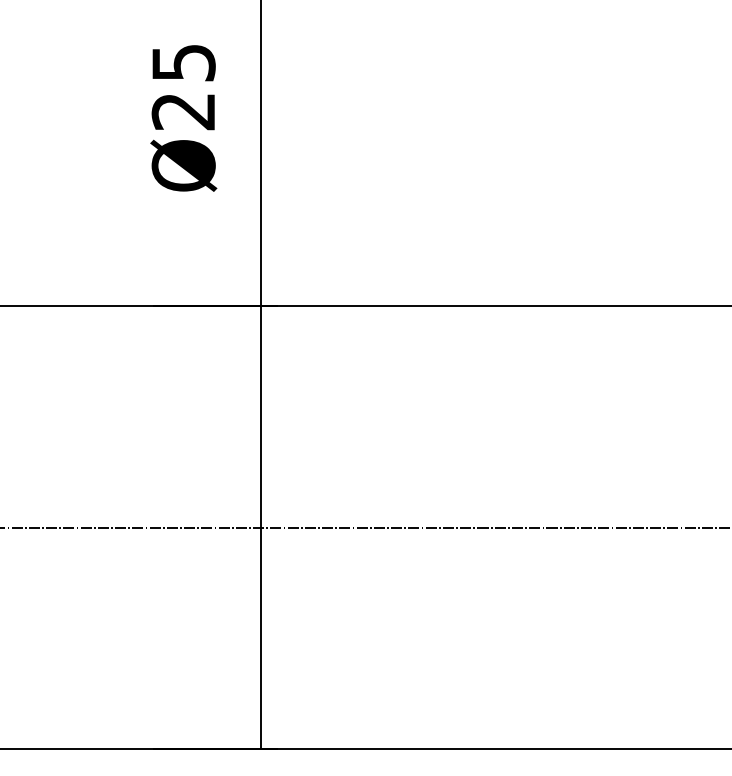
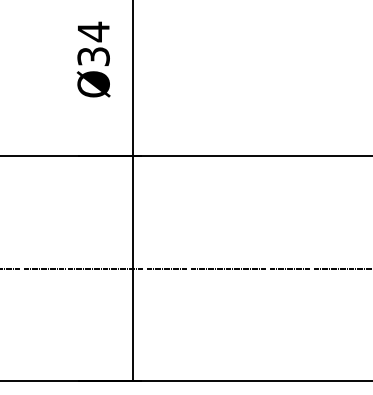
text: (183, 85) -> (93, 43), Ø25 -> Ø34

